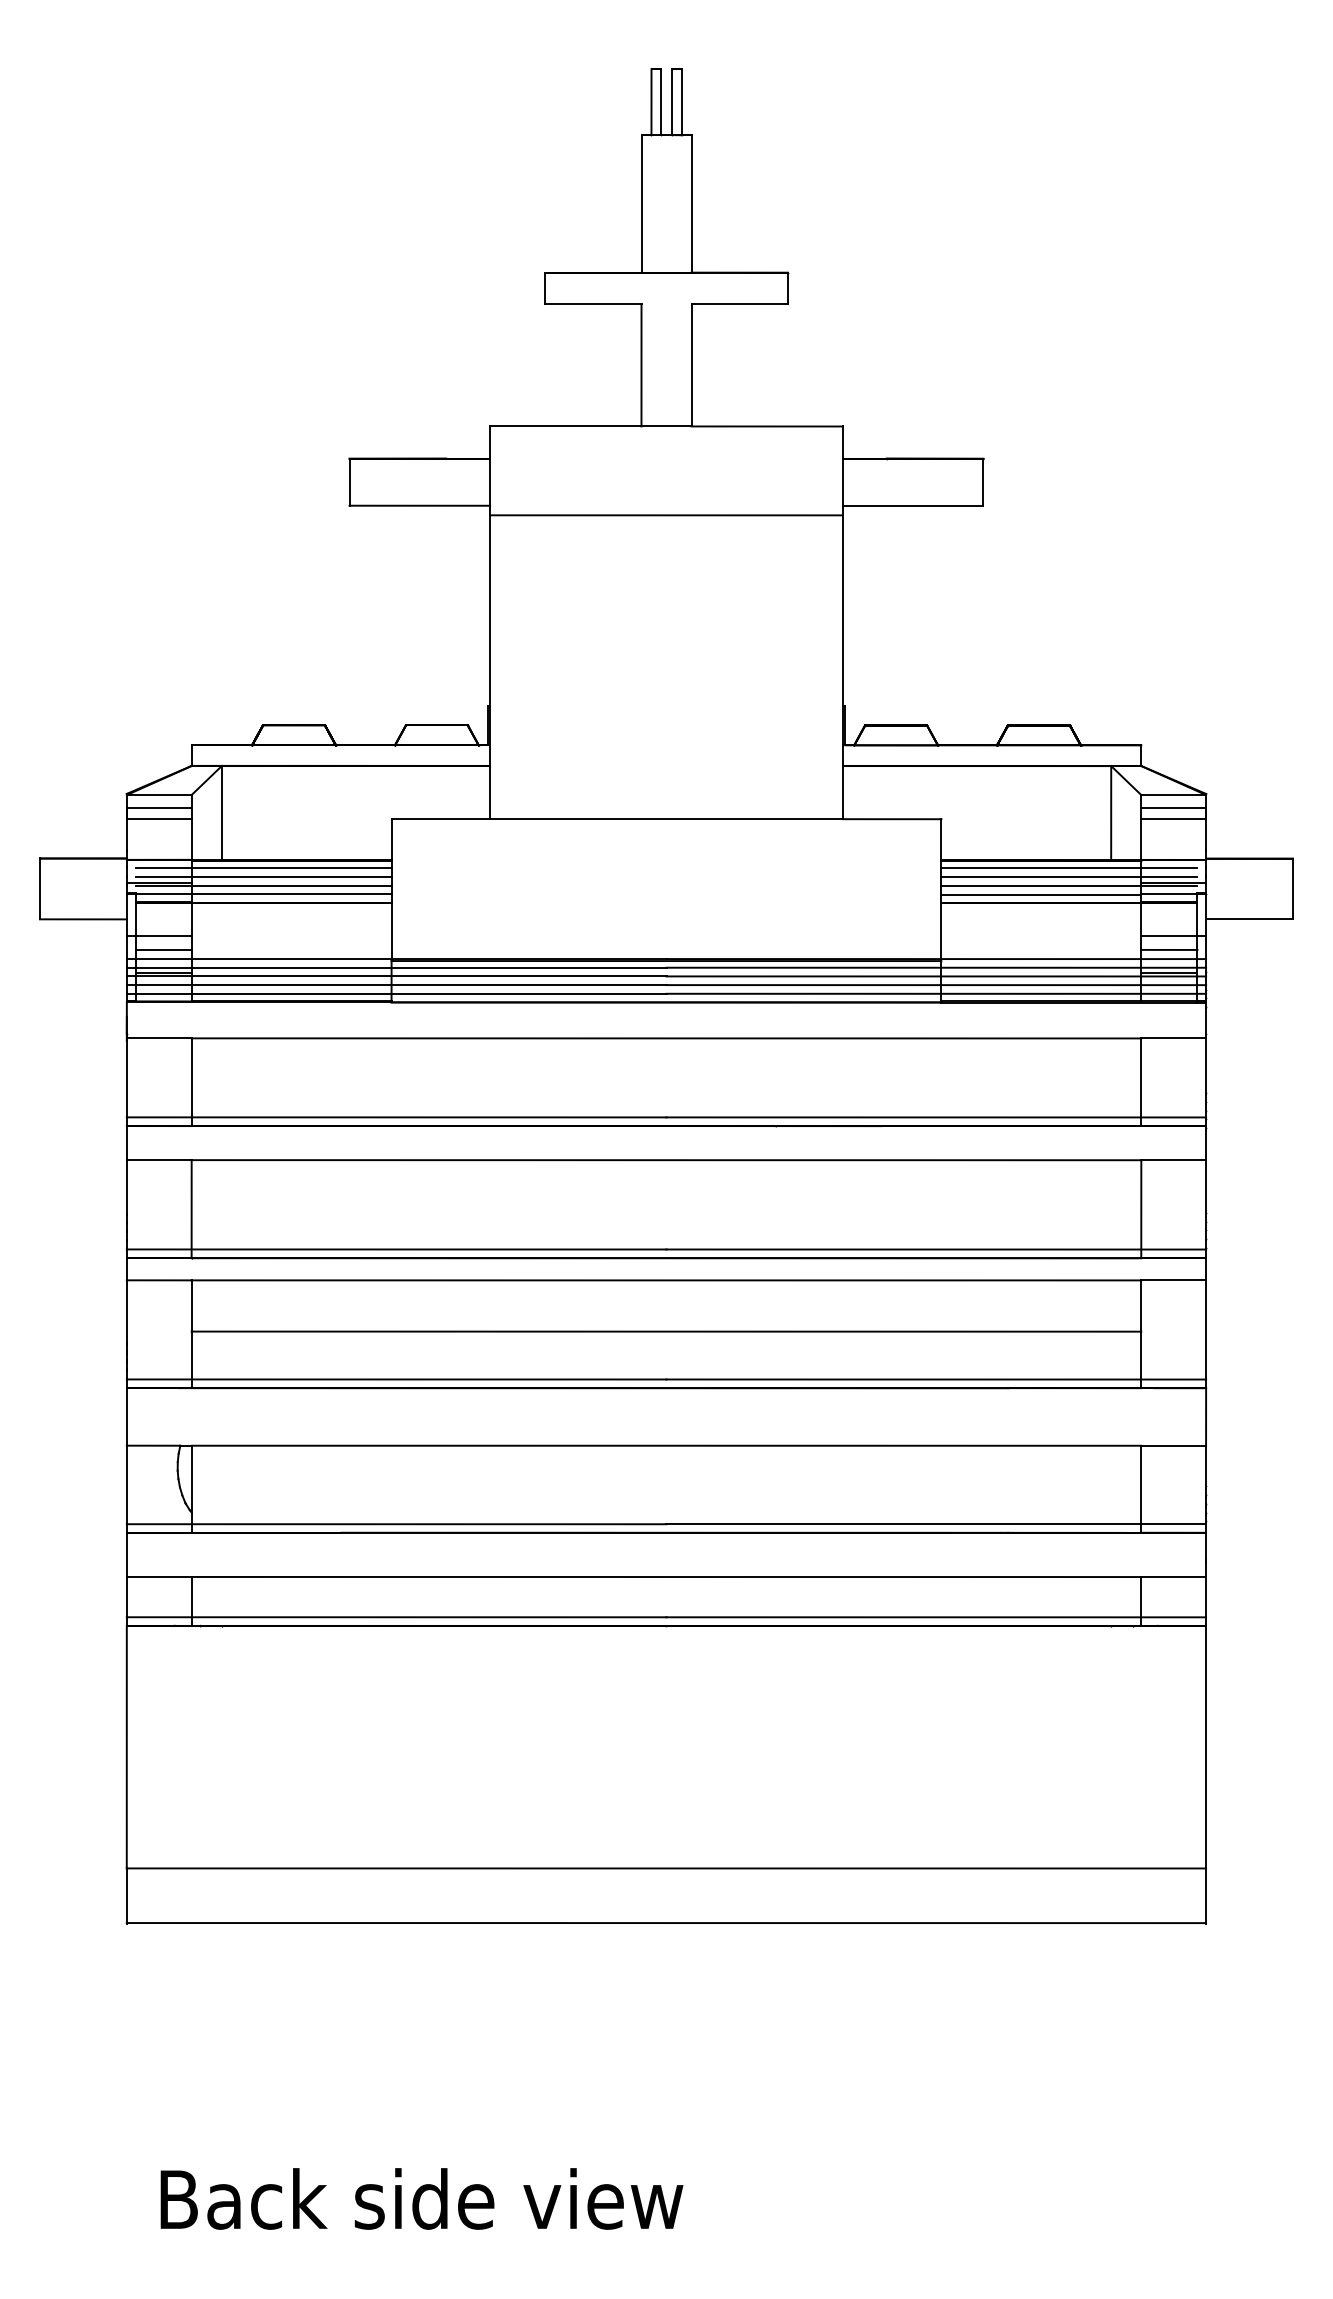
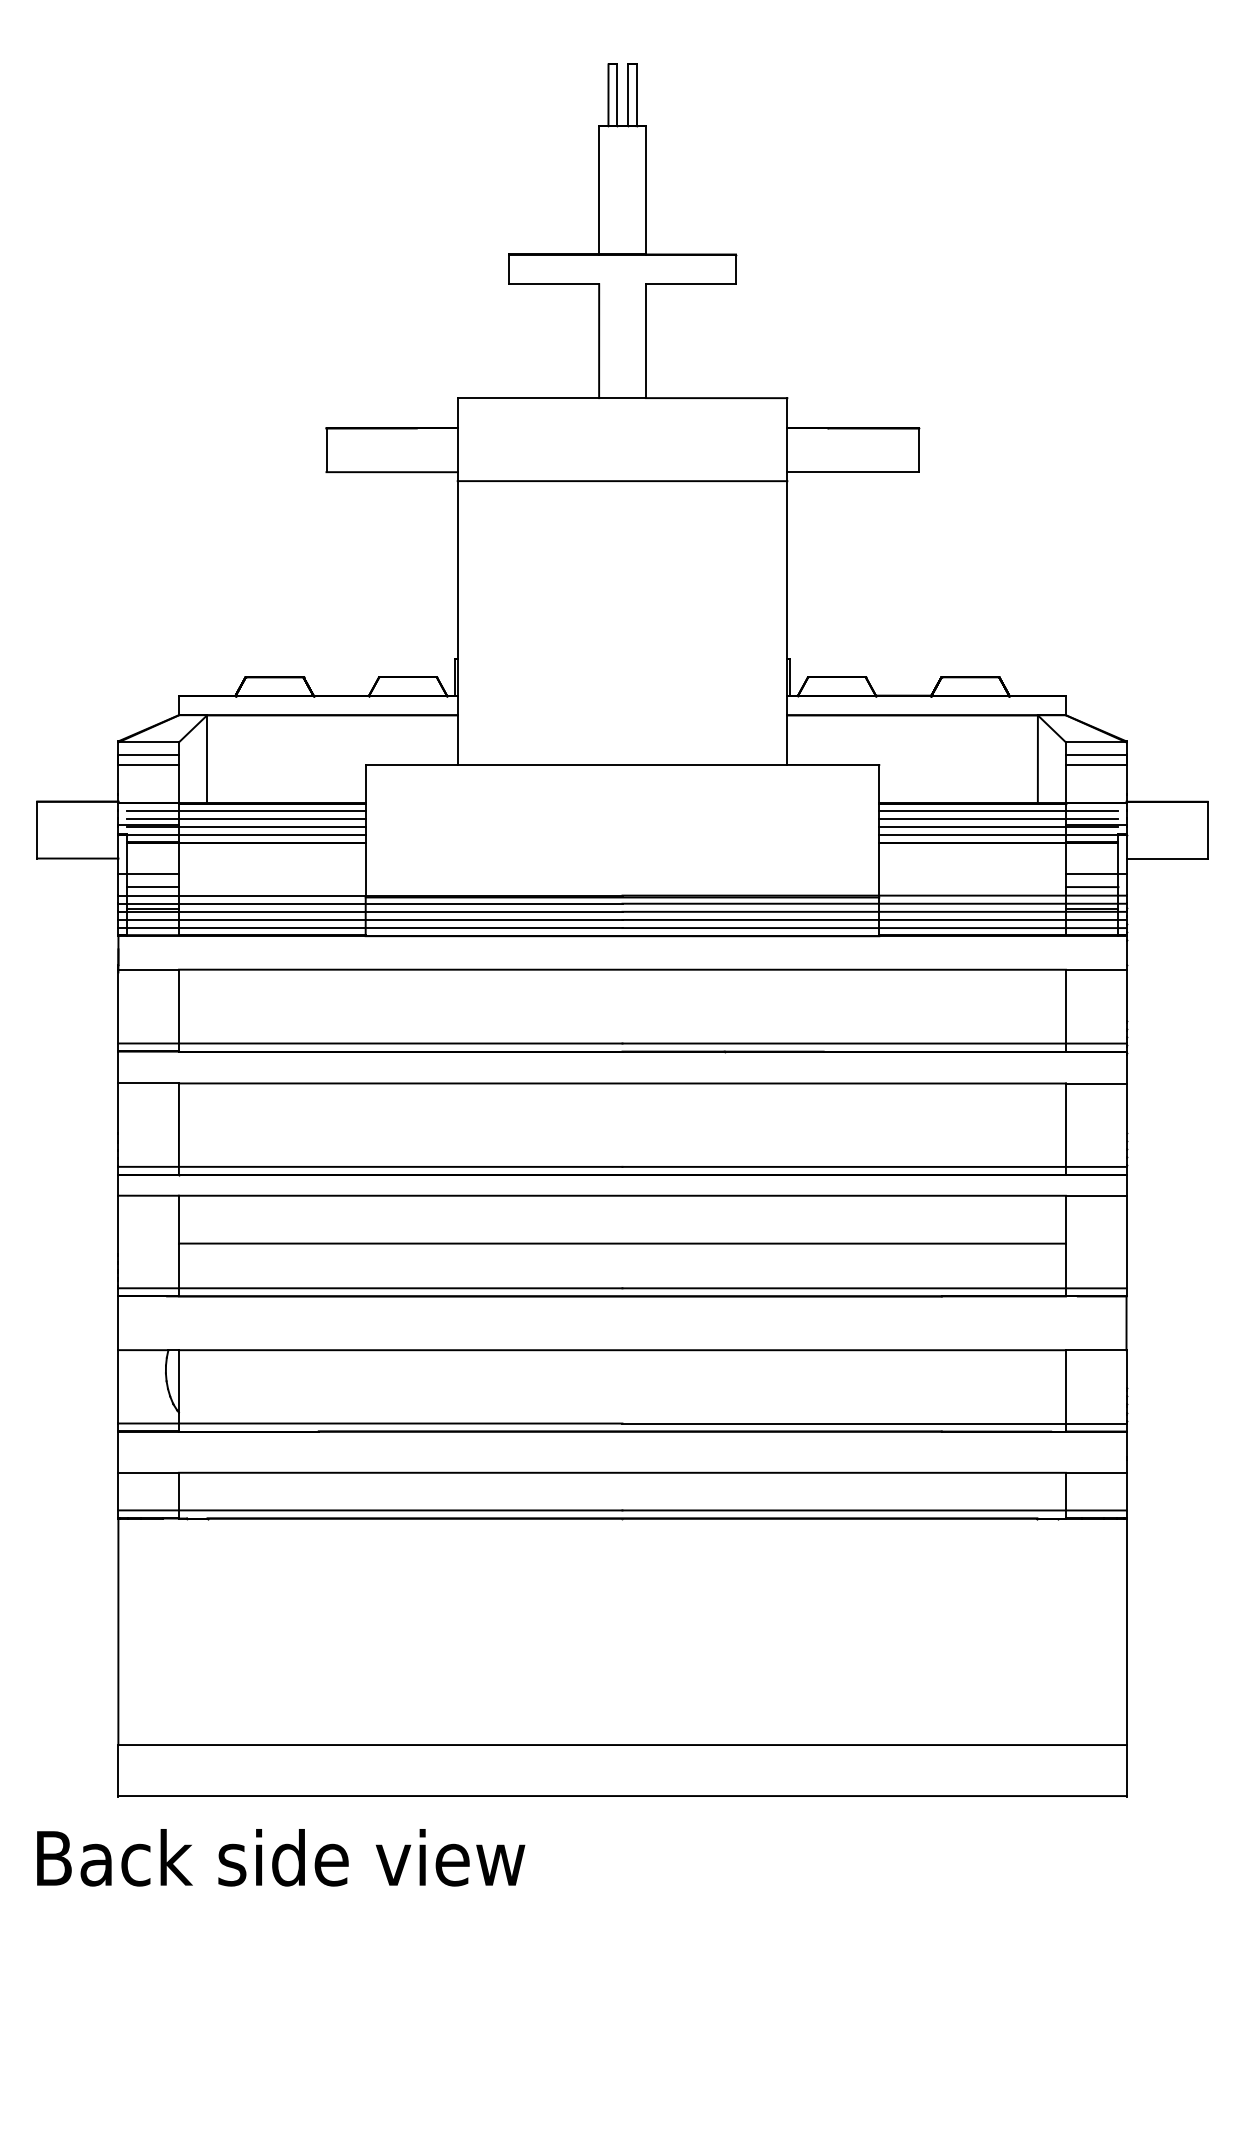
text: (422, 2198) -> (281, 1857), moved

